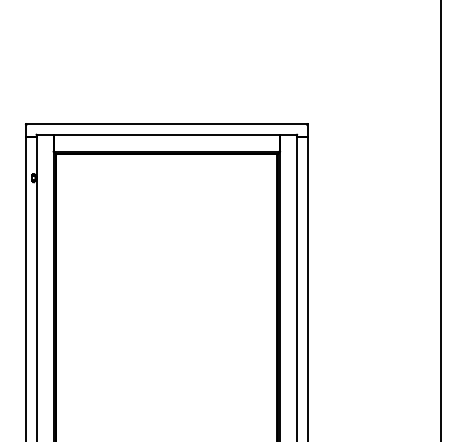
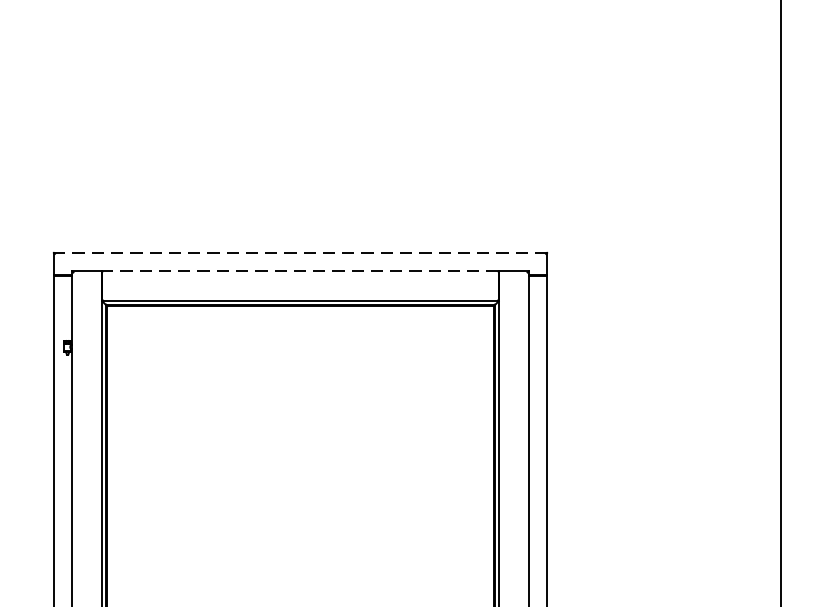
line: (166, 124) -> (299, 253), solid -> dashed
line: (166, 134) -> (299, 271), solid -> dashed

